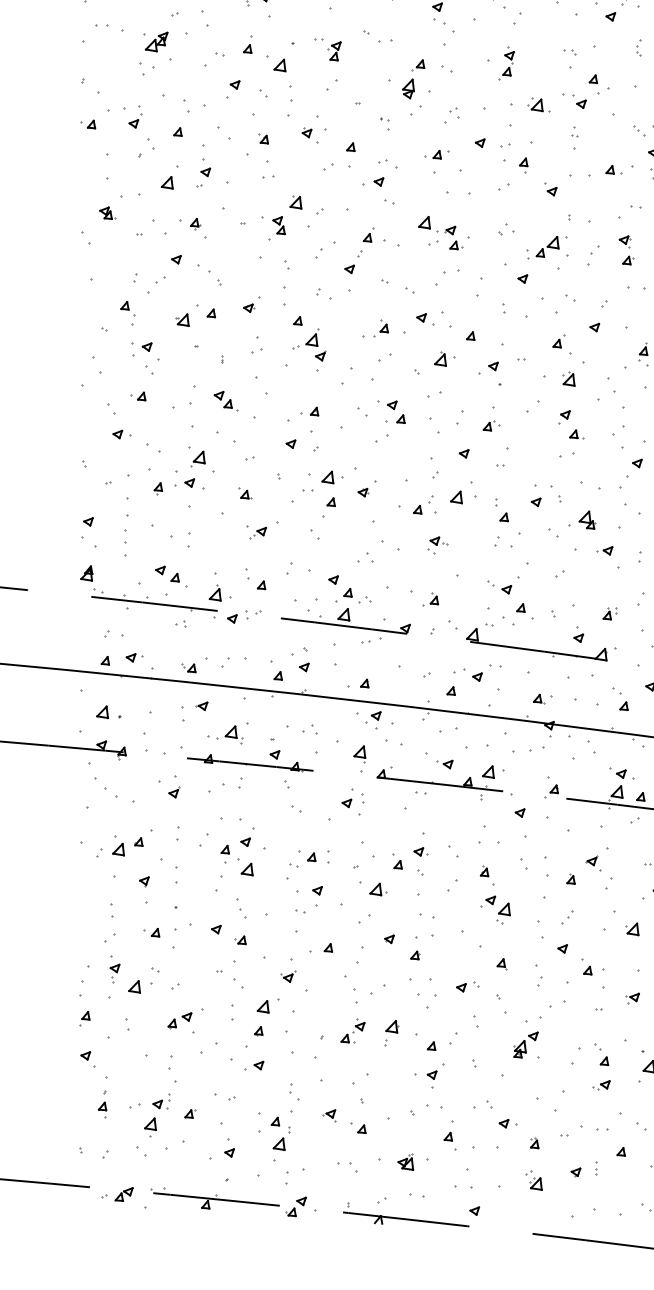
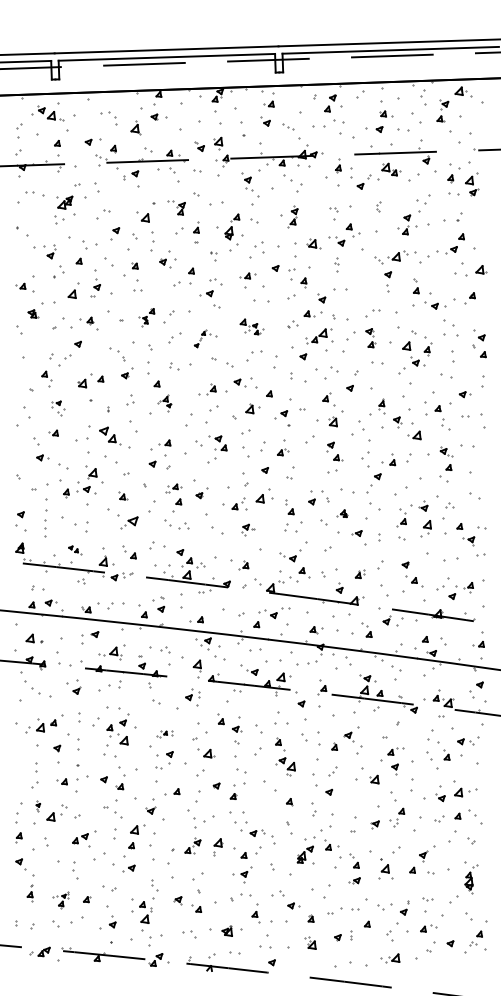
part: (378, 37) -> (209, 199), size x1.6
part: (247, 44) -> (196, 227), moved
part: (452, 115) -> (257, 250), size x1.6
part: (87, 123) -> (20, 285), moved
part: (618, 169) -> (312, 313), moved
part: (281, 218) -> (146, 317), size x0.6
part: (443, 232) -> (251, 326), size x0.7
part: (372, 250) -> (205, 338), size x0.6
part: (593, 255) -> (349, 341), size x1.6
part: (209, 275) -> (117, 354), moved
part: (309, 350) -> (164, 403), size x0.6
part: (144, 358) -> (57, 408), size x0.7
part: (226, 401) -> (110, 436), size x1.4
part: (323, 481) -> (173, 488), size x0.6
part: (581, 520) -> (341, 513), size x0.6
part: (263, 530) -> (134, 520), size x1.6
part: (364, 556) -> (183, 525), moved
part: (172, 576) -> (75, 550), size x0.6
part: (309, 858) -> (164, 733), size x0.6
part: (396, 861) -> (220, 719), moved
part: (241, 907) -> (120, 765), size x1.6
part: (592, 966) -> (331, 844), moved
part: (115, 969) -> (38, 805), size x0.6
part: (467, 986) -> (257, 832), moved
part: (149, 1115) -> (60, 900), size x0.6

